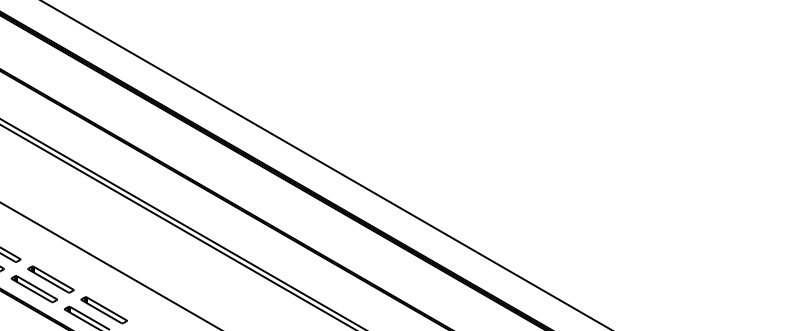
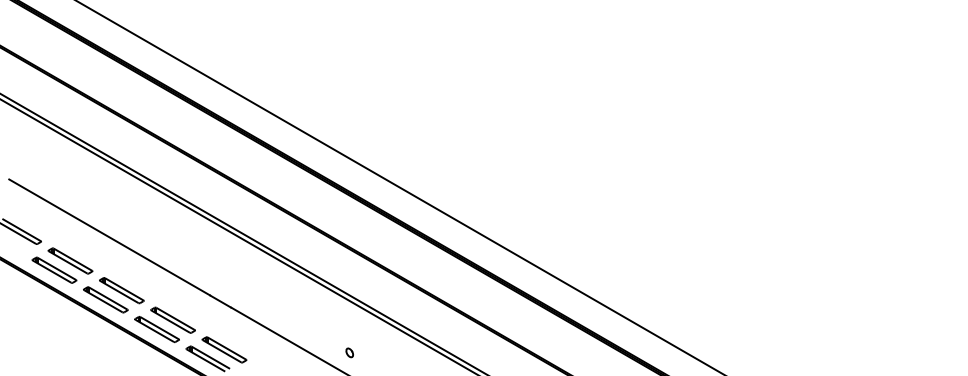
part: (233, 312) -> (349, 352), added

